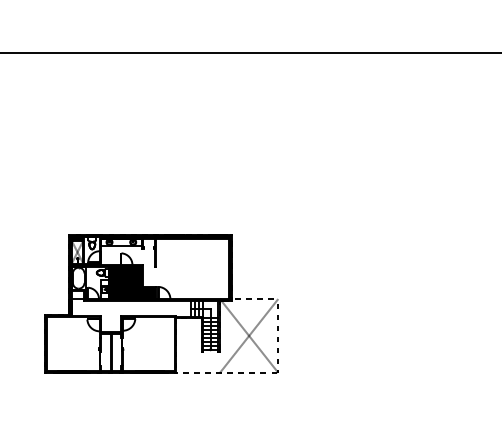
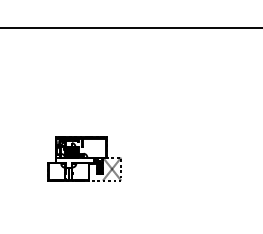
part: (161, 302) -> (84, 158), size x0.6

